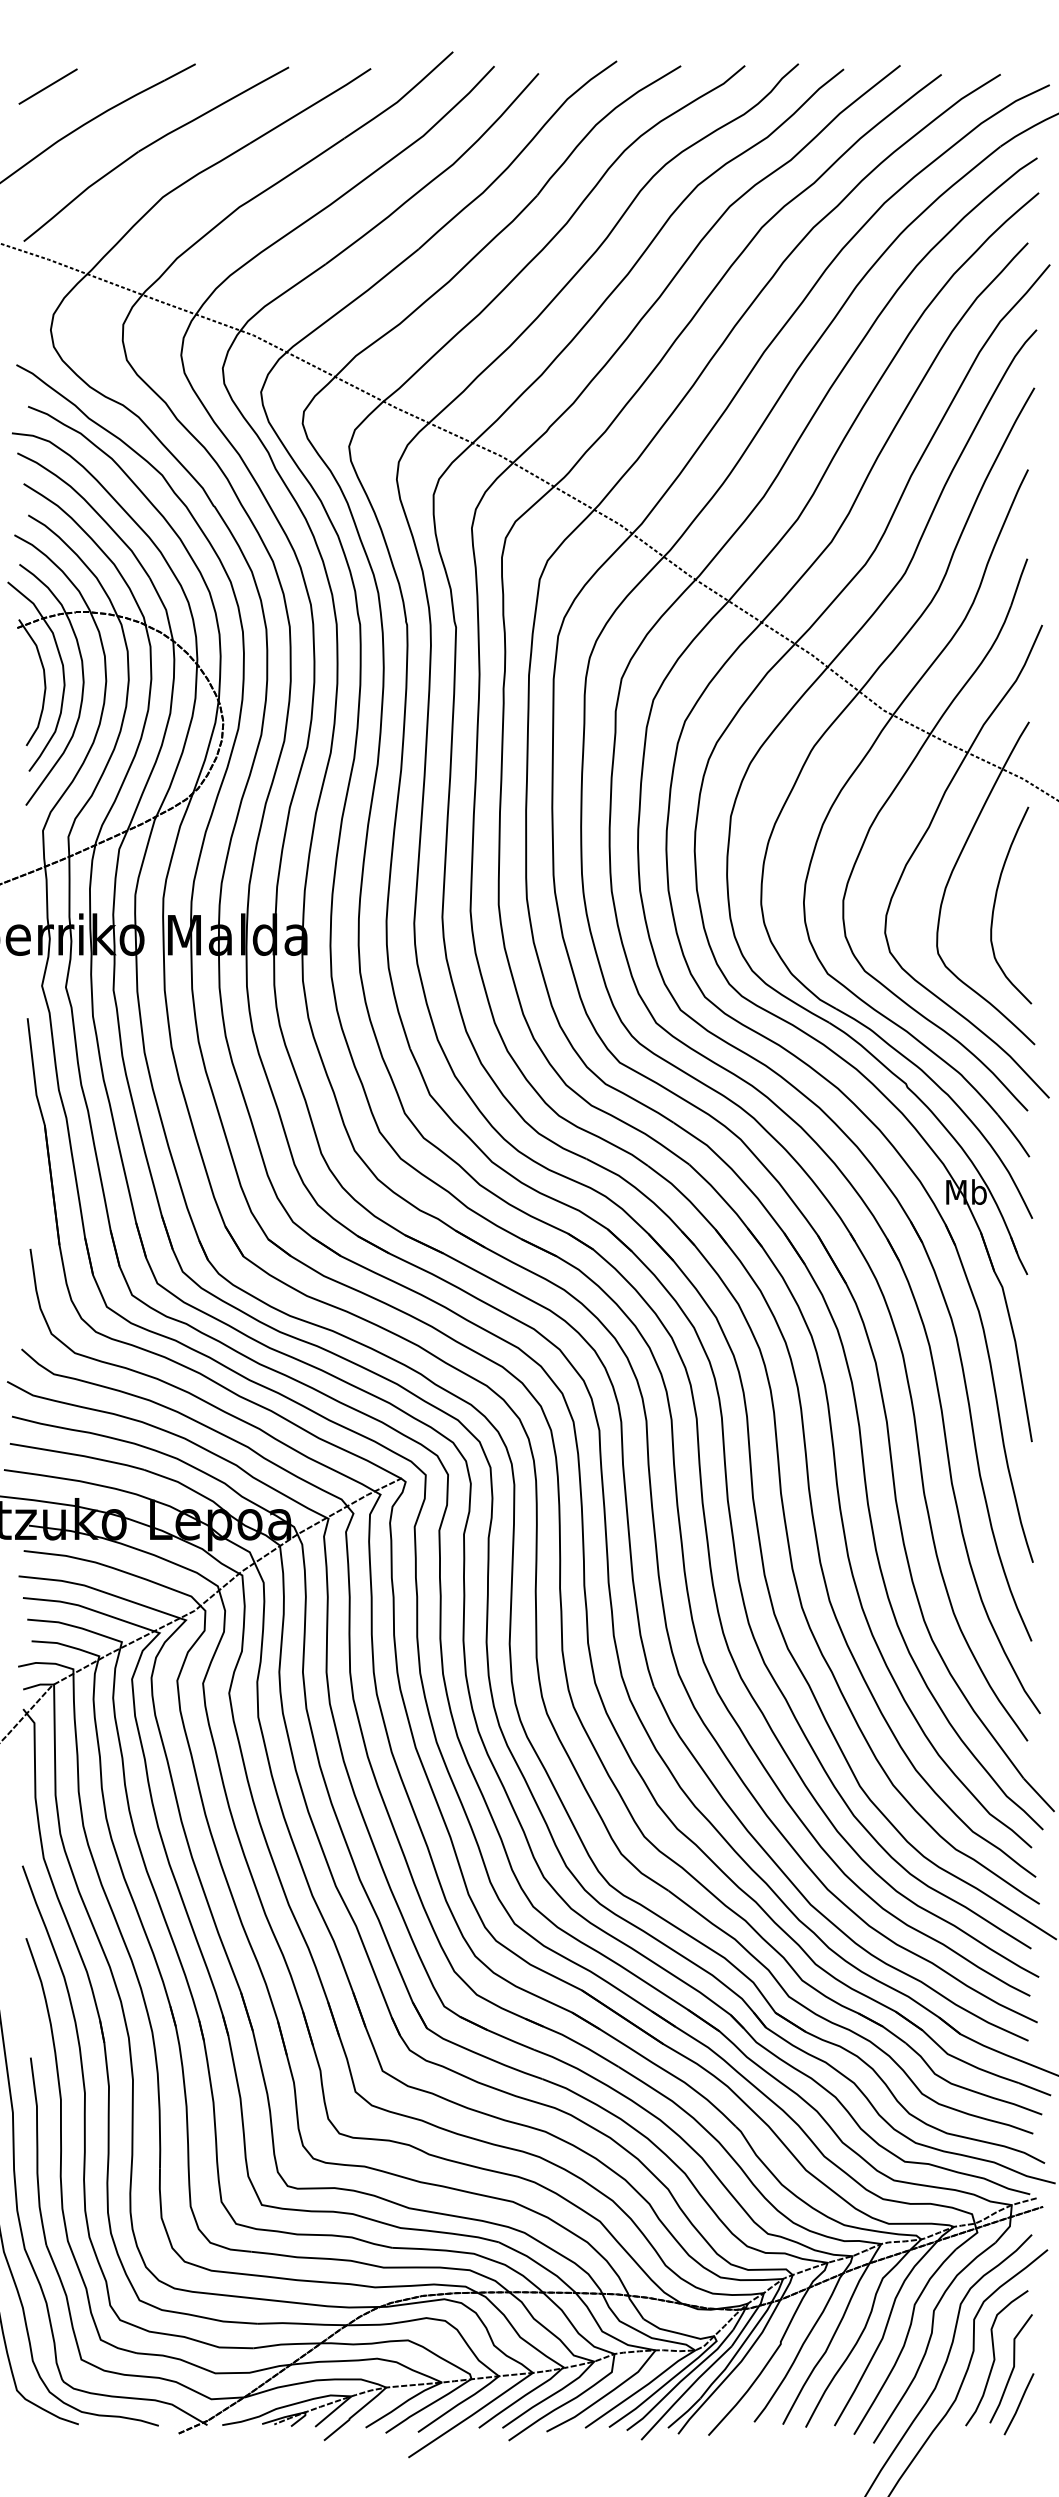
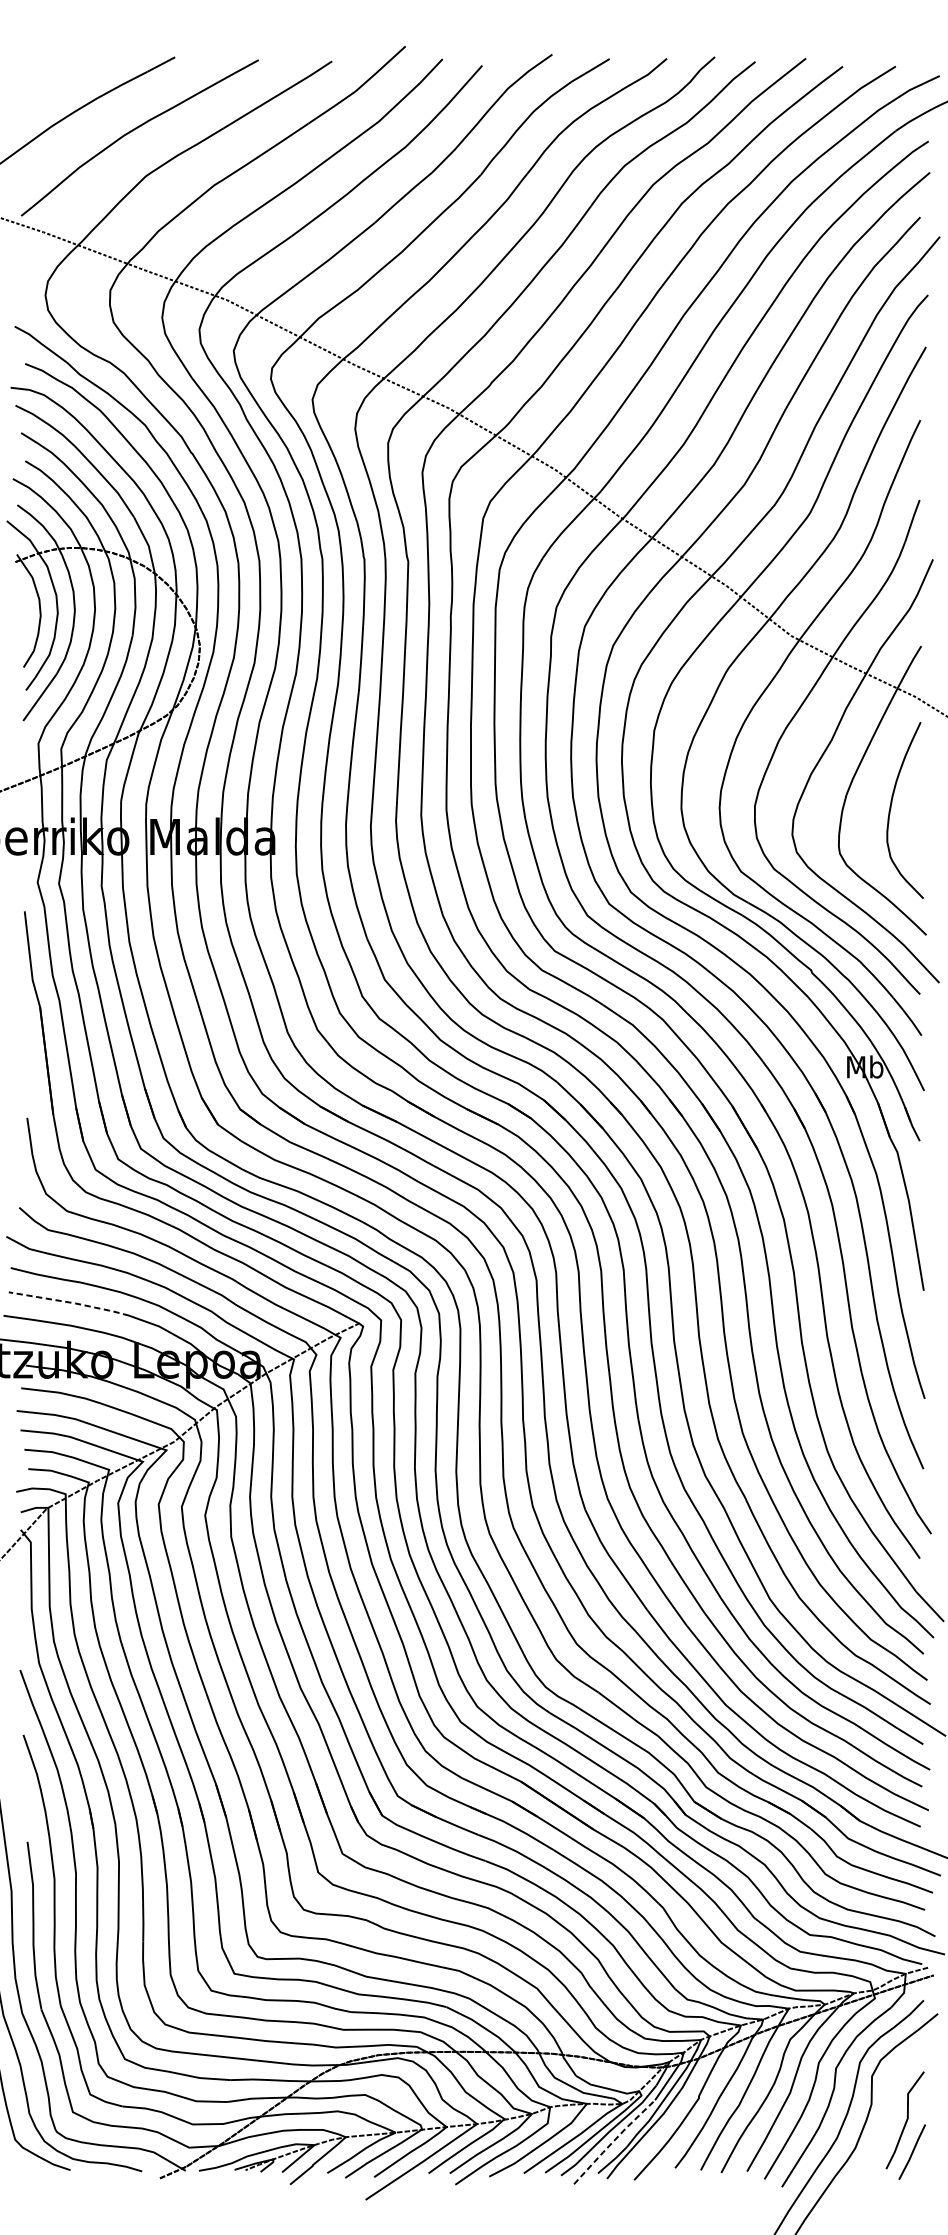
line: (47, 86) -> (42, 77), removed
line: (78, 1455) -> (70, 1302), solid -> dashed
curve: (995, 2358) -> (891, 2111), removed
line: (685, 2391) -> (613, 2140), solid -> dashed

